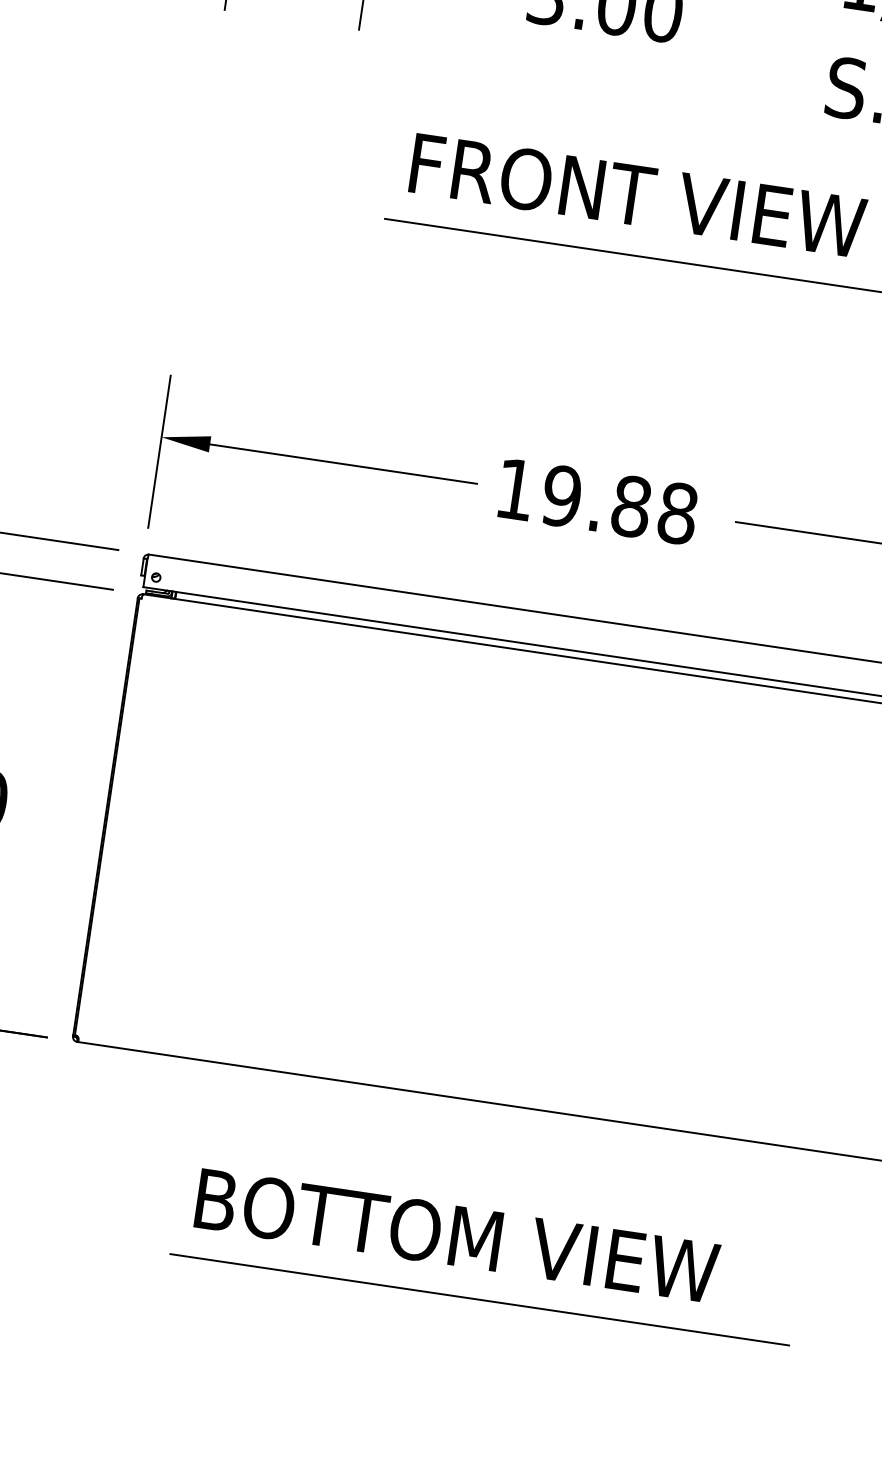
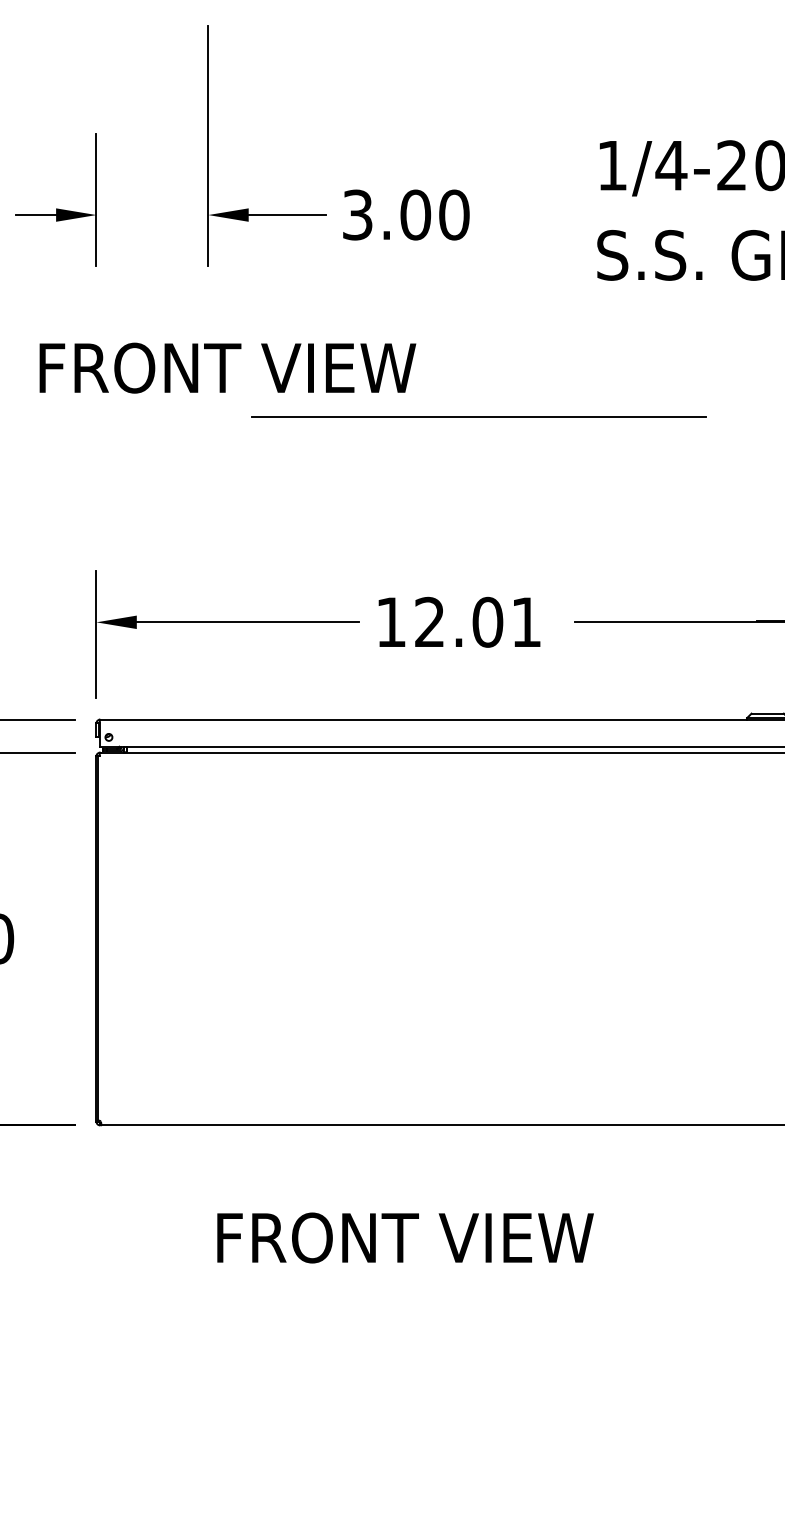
text: (637, 194) -> (227, 367), moved
text: (619, 503) -> (477, 621), 19.88 -> 12.01
text: (460, 1235) -> (436, 1237), BOTTOM VIEW -> FRONT VIEW
line: (479, 1300) -> (459, 1287), removed

